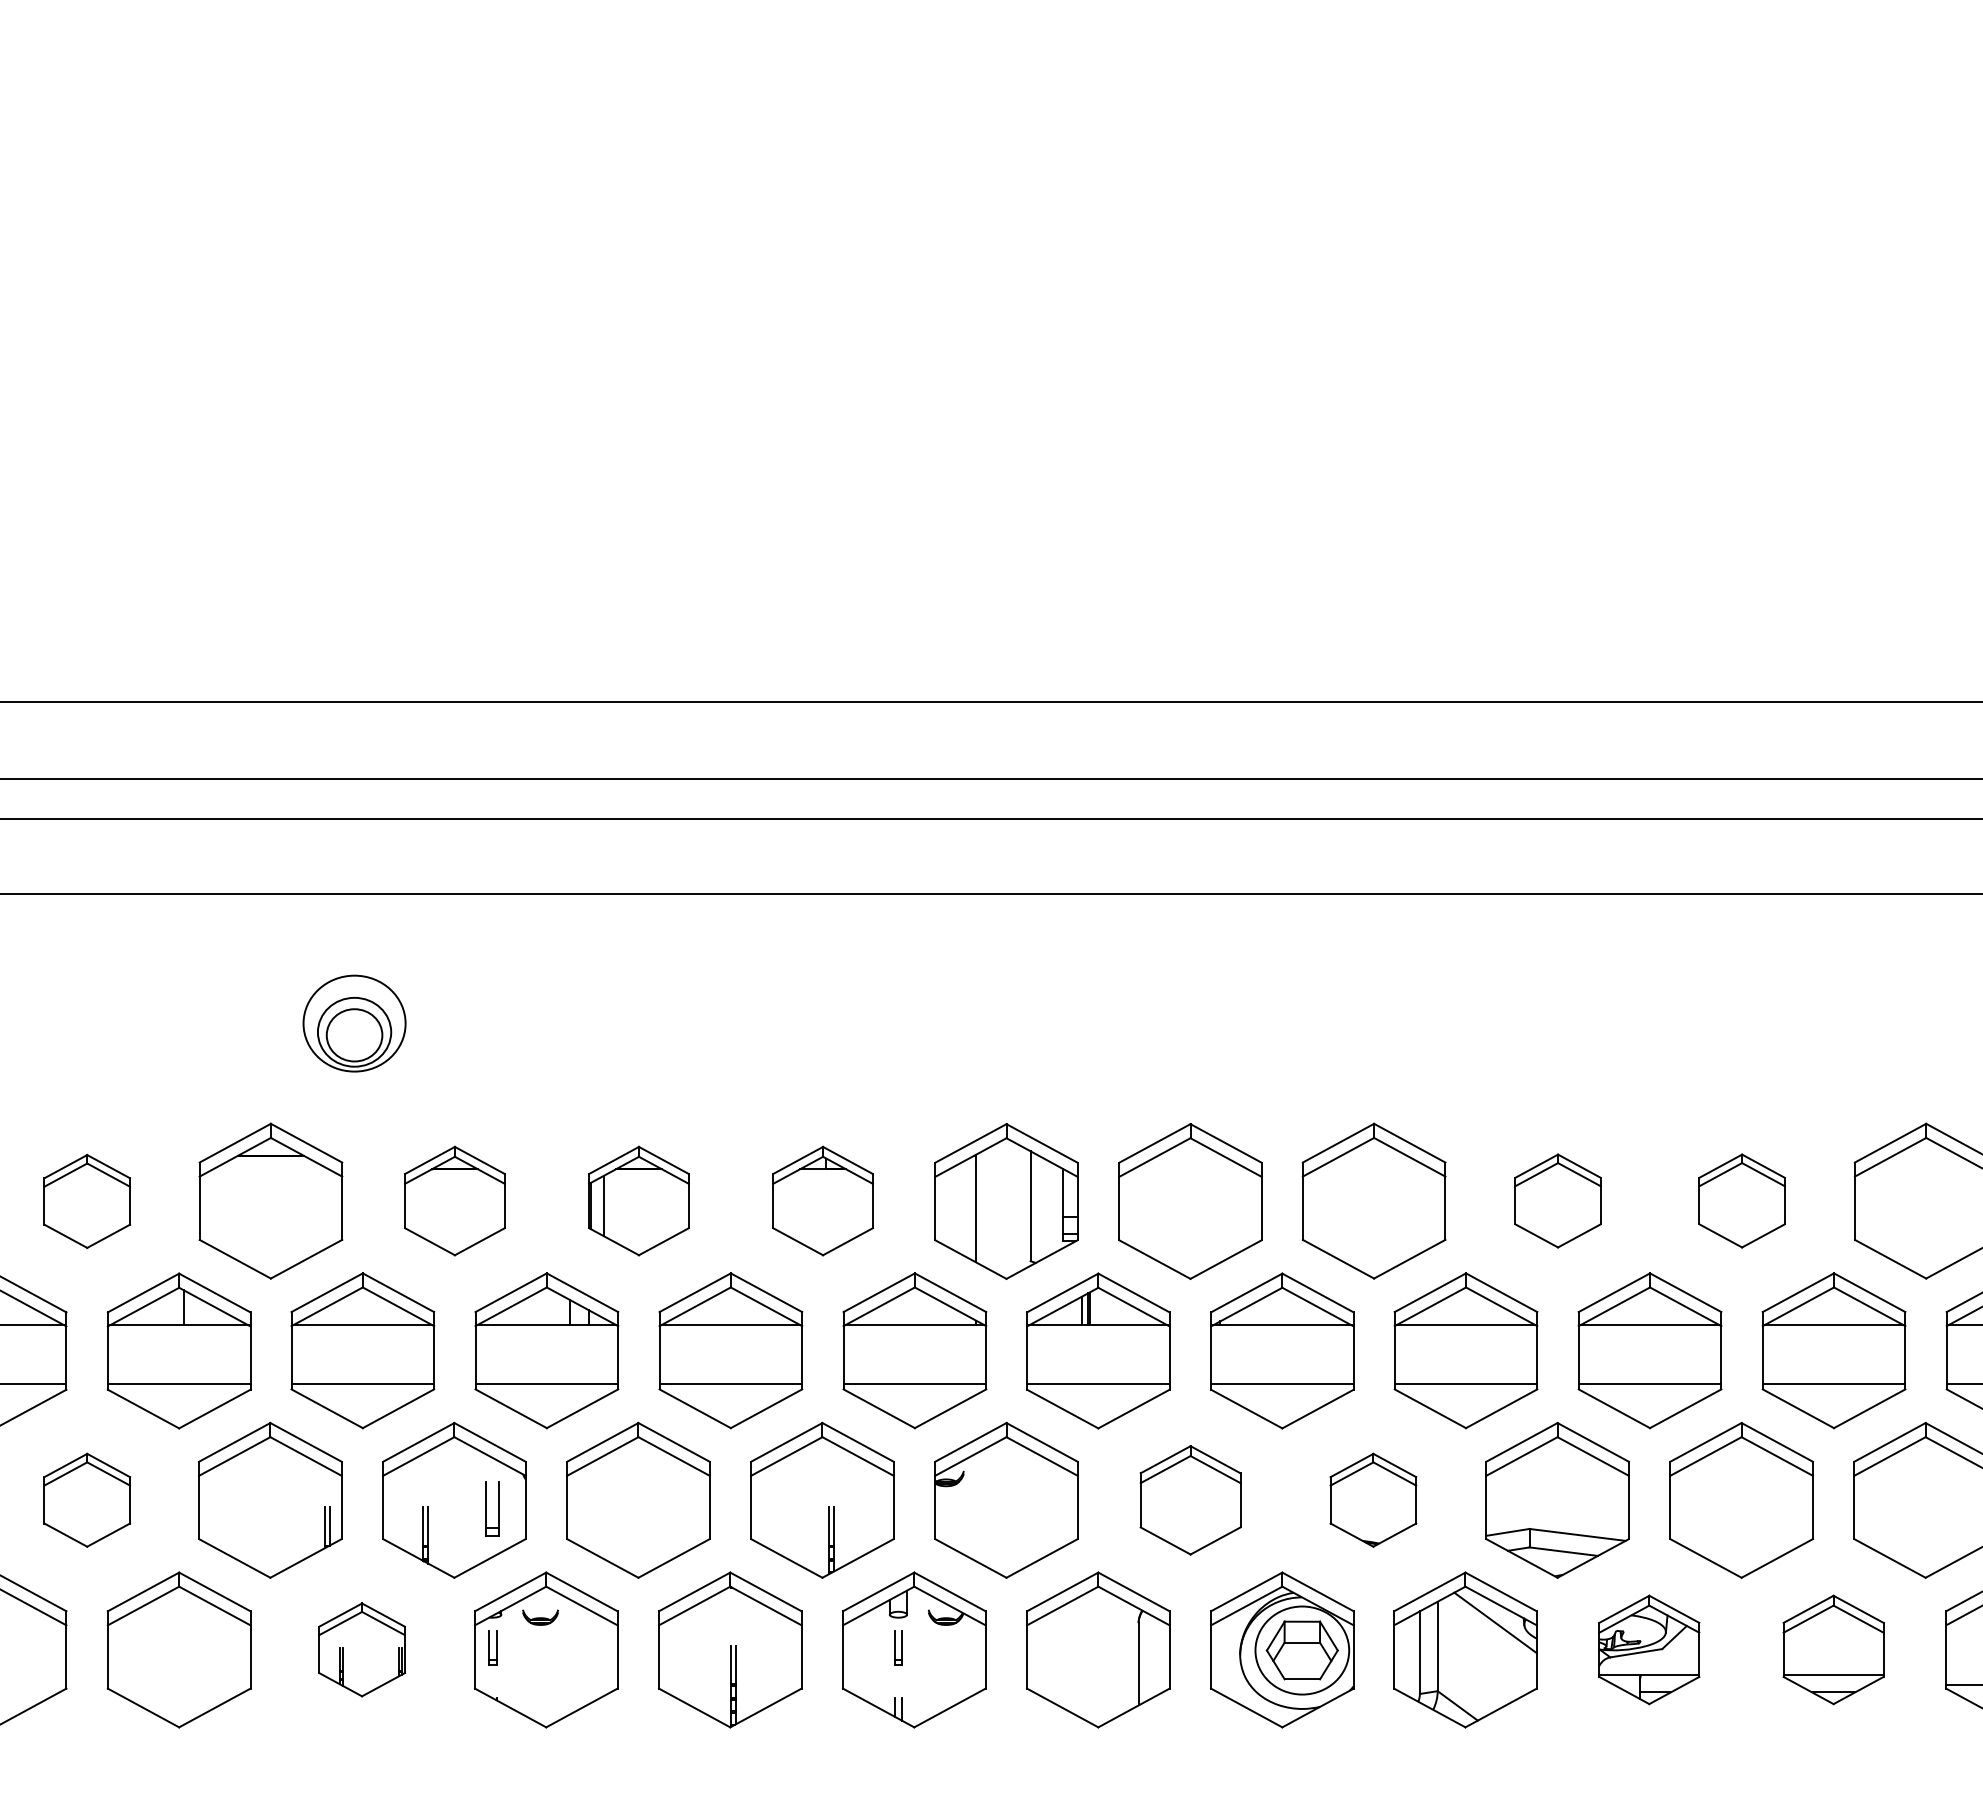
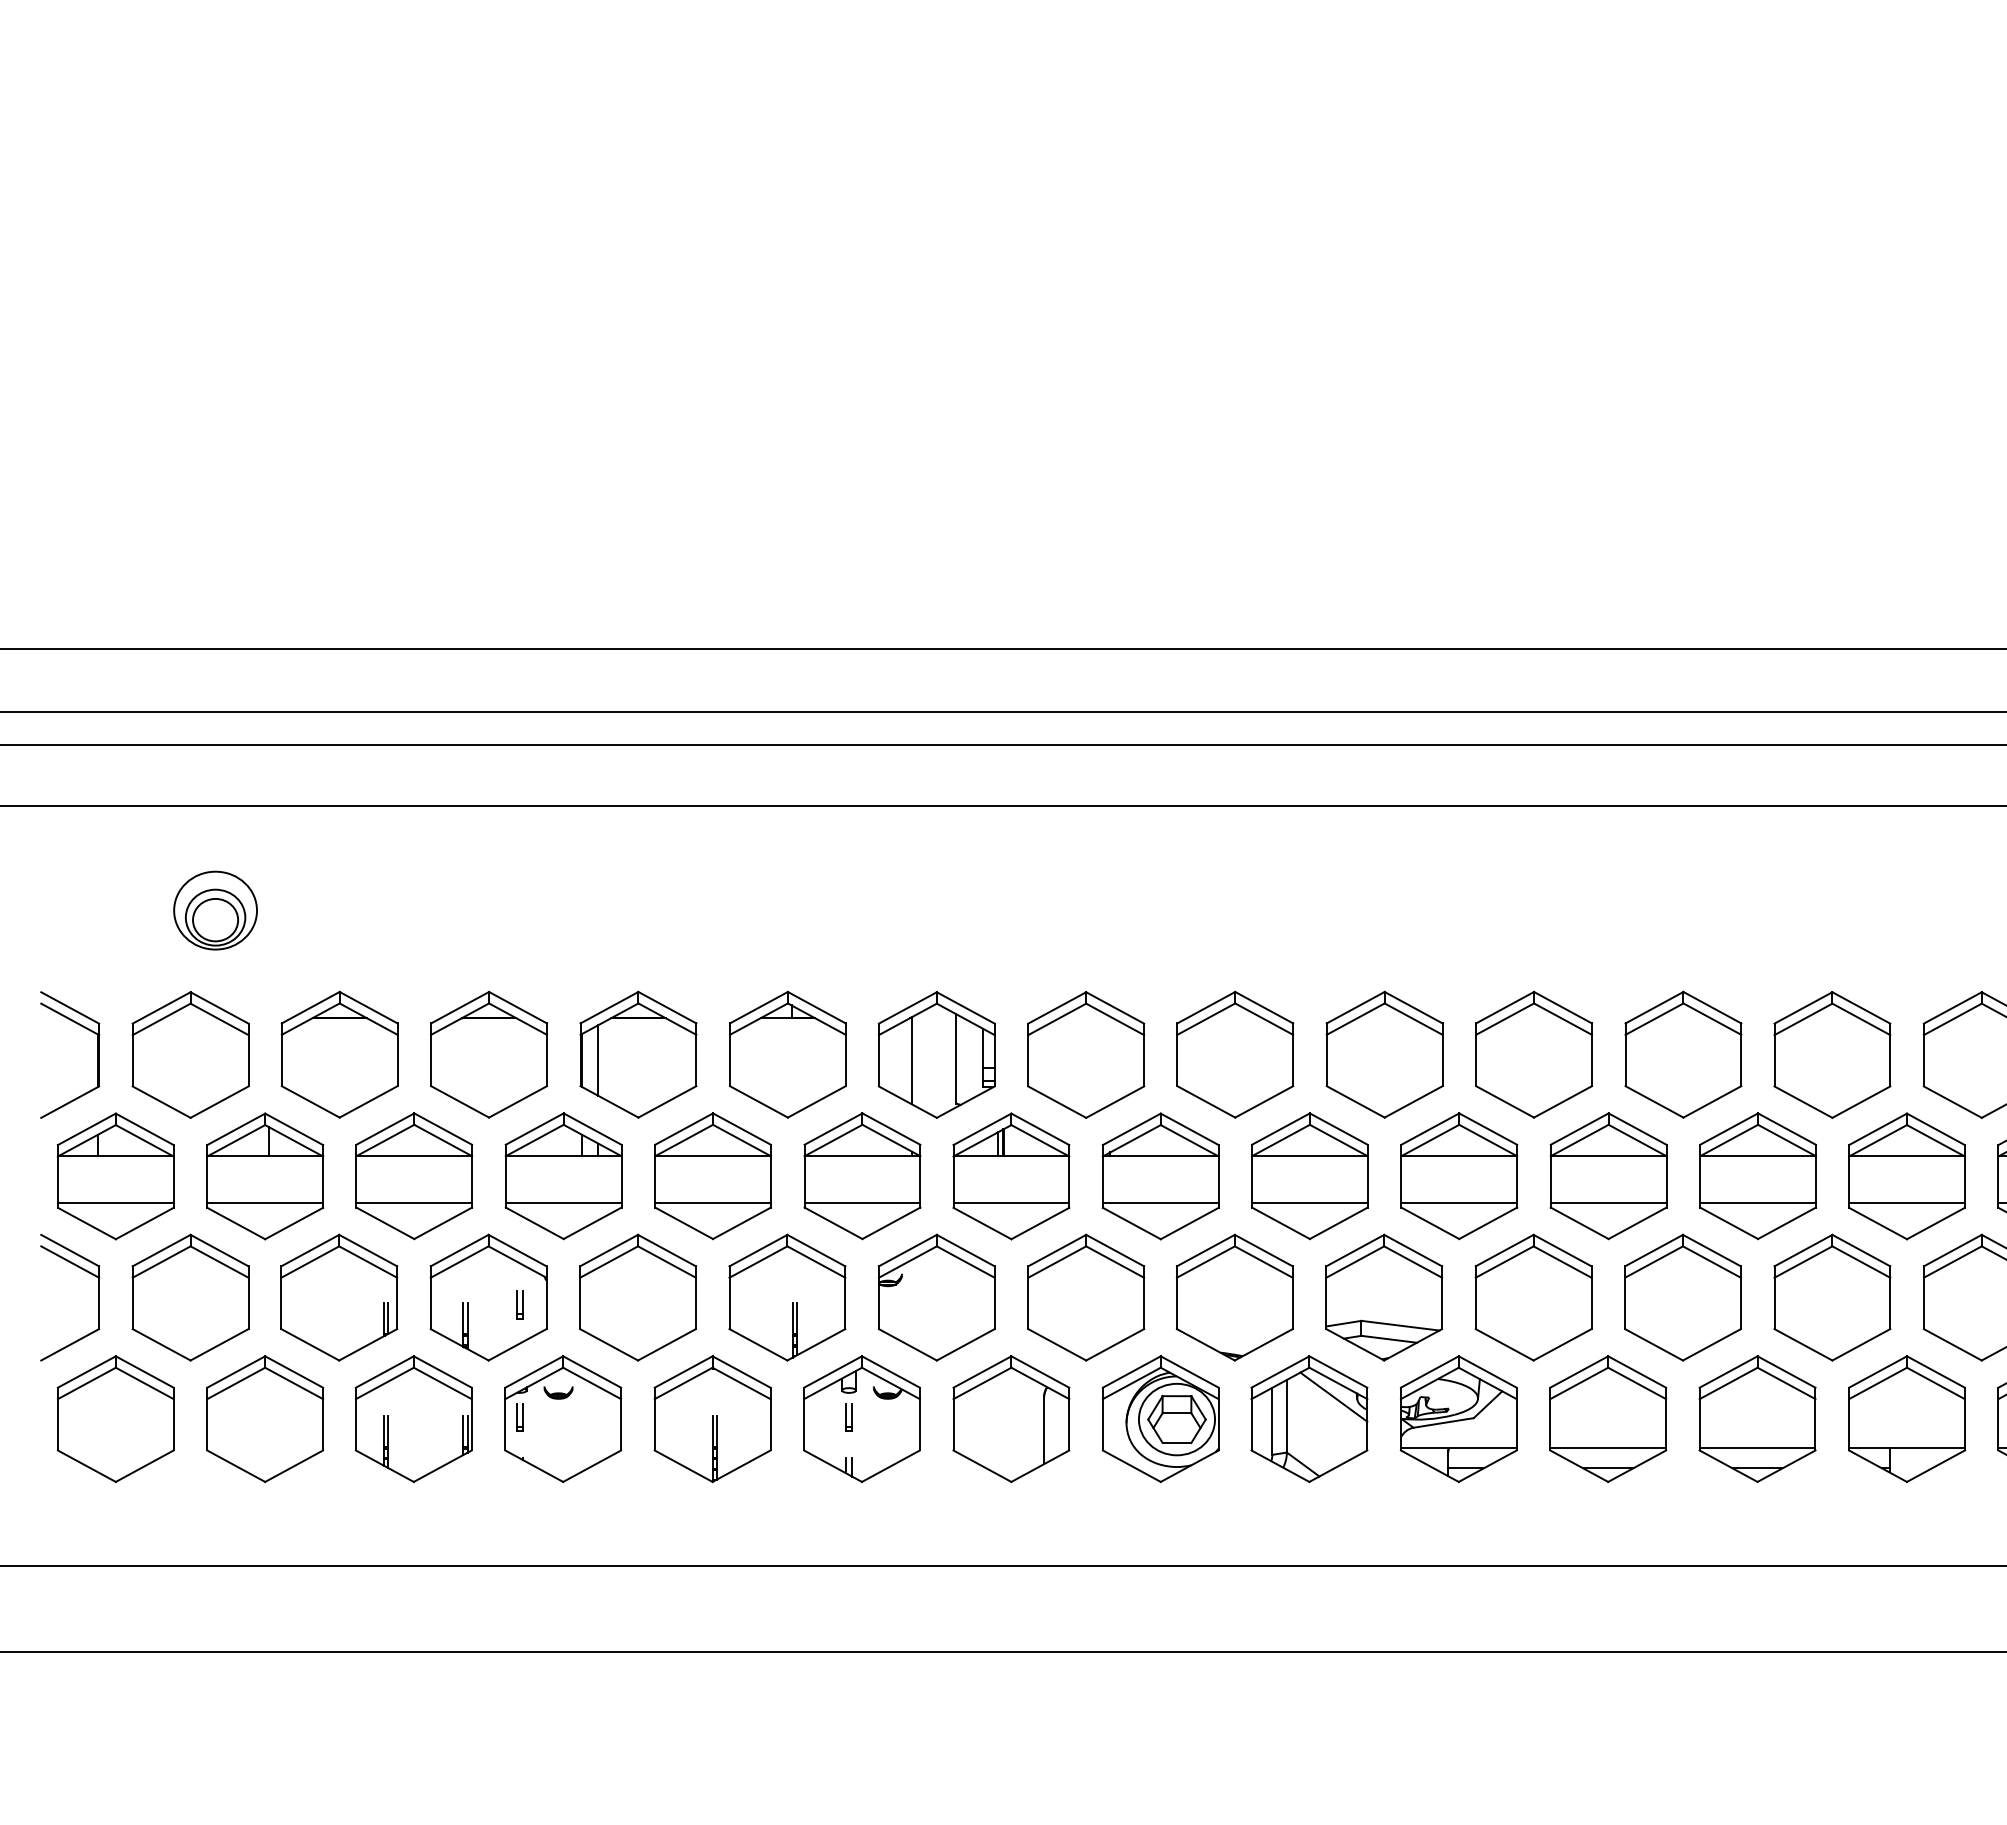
part: (354, 1023) -> (215, 910), moved
part: (87, 1200) -> (190, 1054), size x1.67
part: (454, 1200) -> (488, 1054), size x1.43
part: (639, 1200) -> (638, 1054), size x1.43
part: (822, 1200) -> (787, 1054), size x1.43
part: (1557, 1200) -> (1384, 1054), size x1.67
part: (1741, 1200) -> (1533, 1054), size x1.67
part: (87, 1500) -> (190, 1297), size x1.67
part: (1190, 1500) -> (1086, 1297), size x1.43
part: (1373, 1500) -> (1234, 1297), size x1.67
part: (492, 1508) -> (519, 1304), size x0.62
part: (361, 1649) -> (413, 1418), size x1.67
part: (1649, 1649) -> (1458, 1418), size x1.43
part: (1833, 1649) -> (1608, 1418), size x1.43

